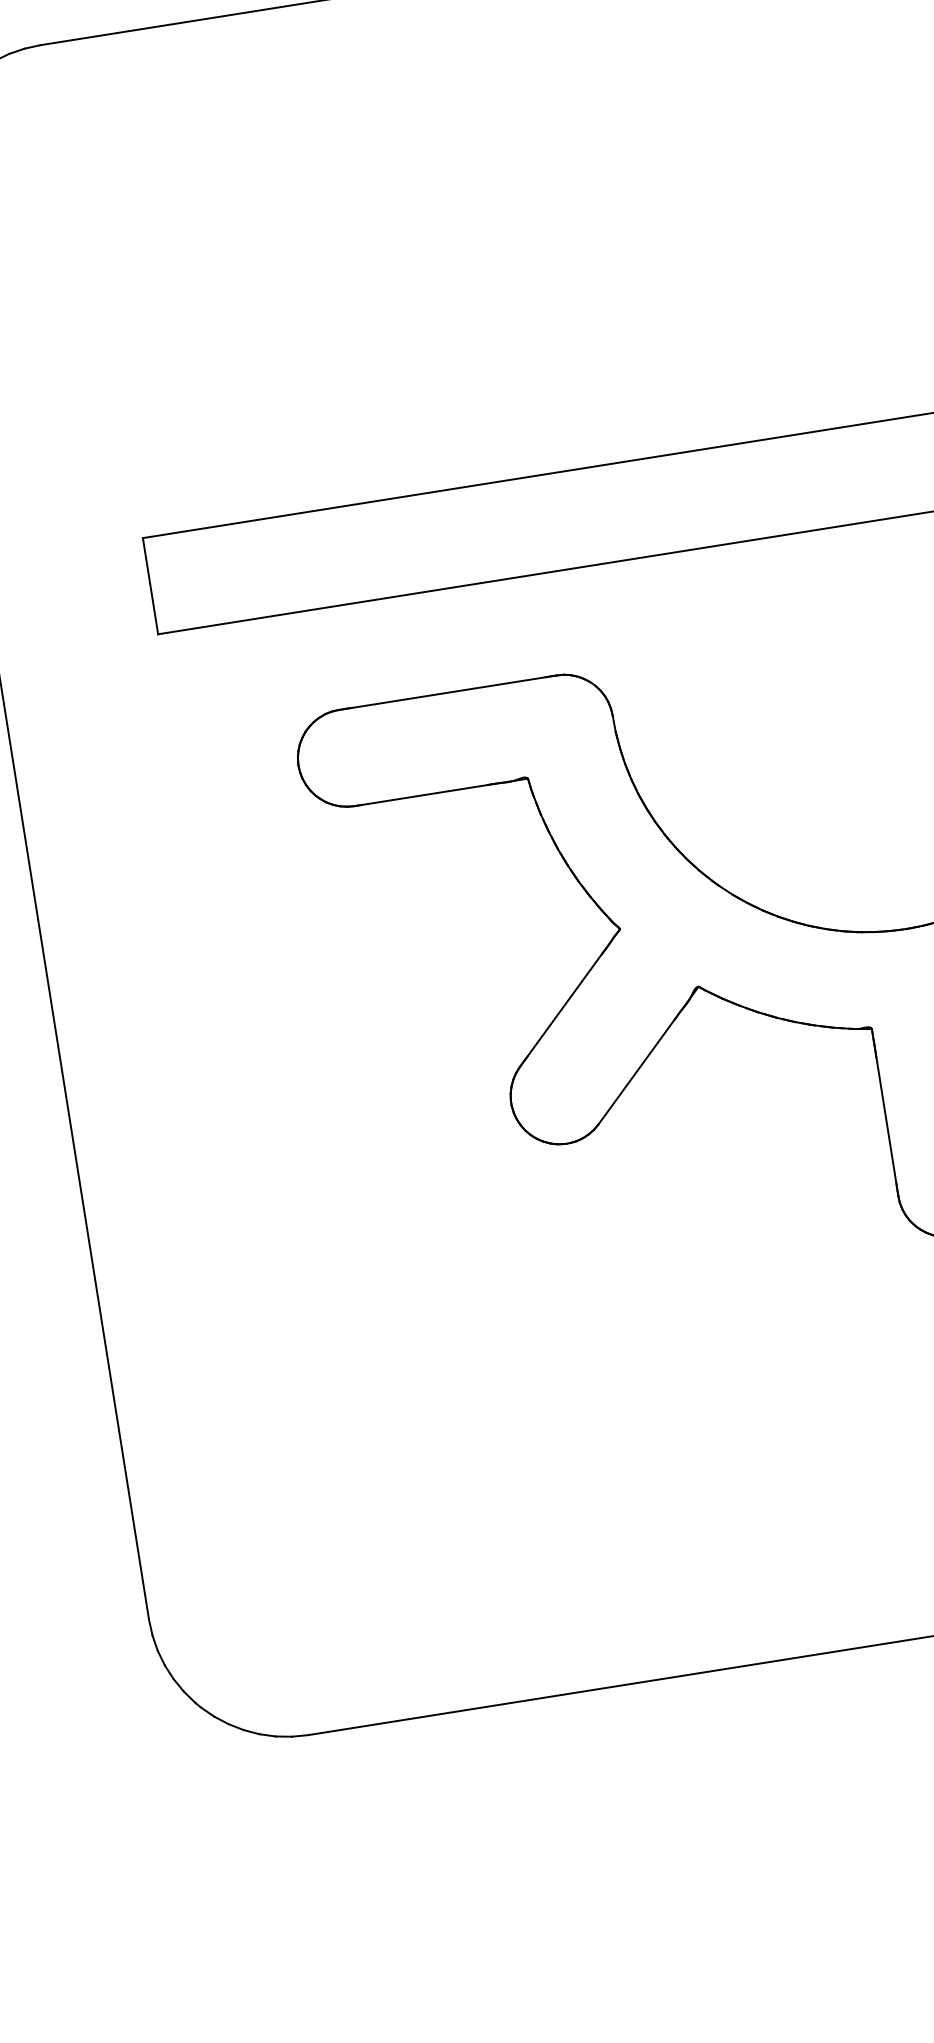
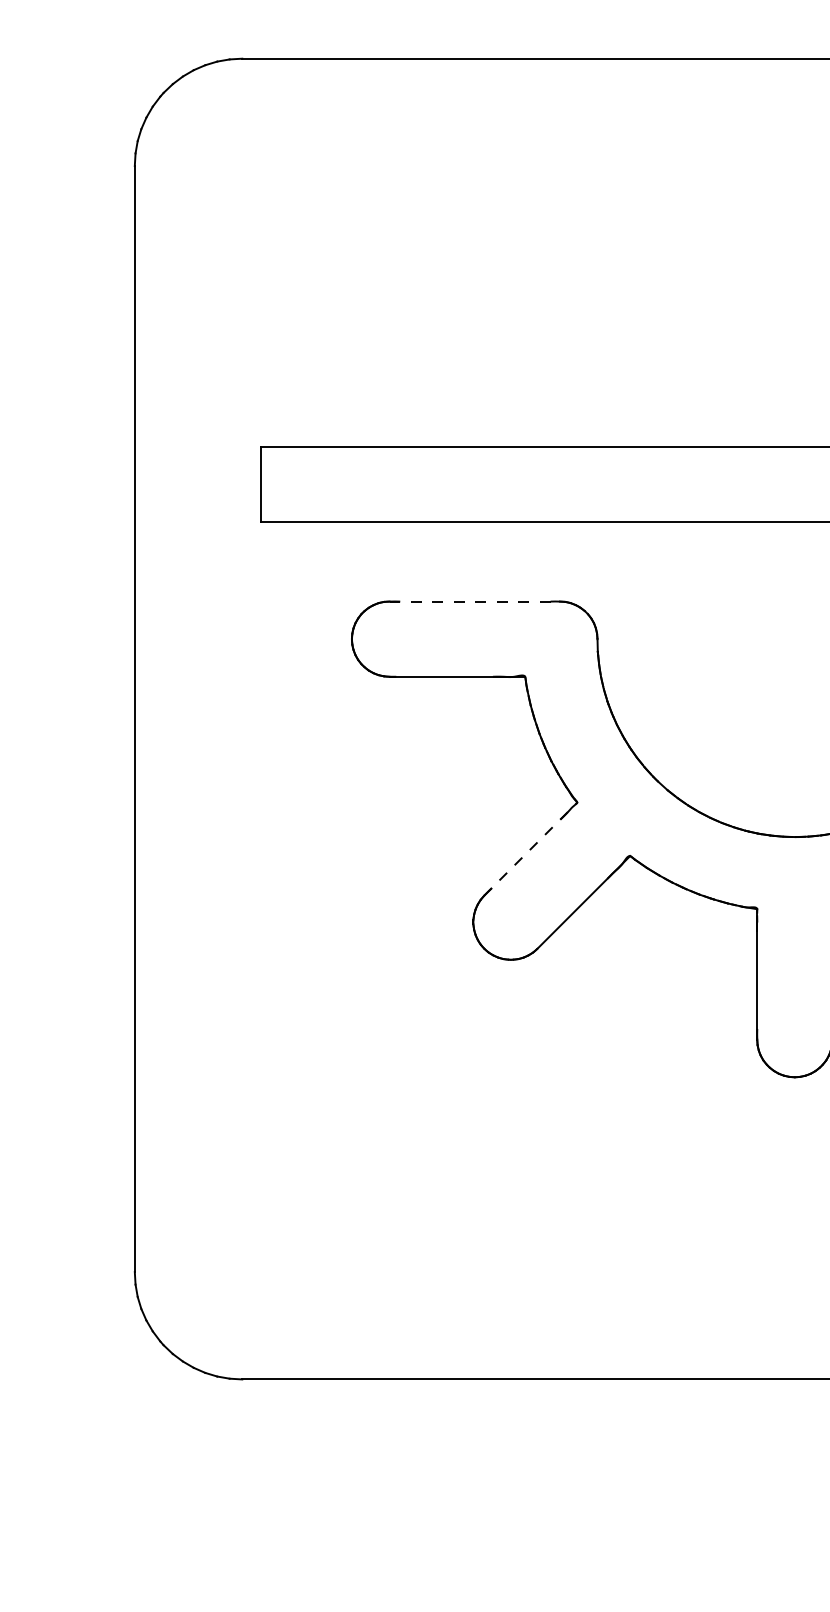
line: (449, 692) -> (475, 601), solid -> dashed
line: (569, 998) -> (530, 849), solid -> dashed

